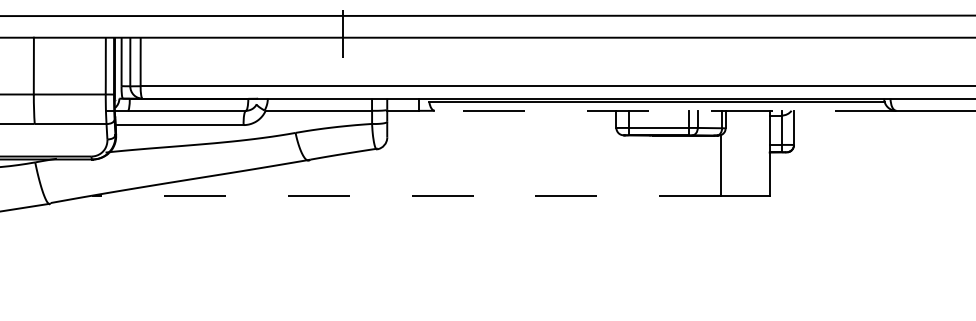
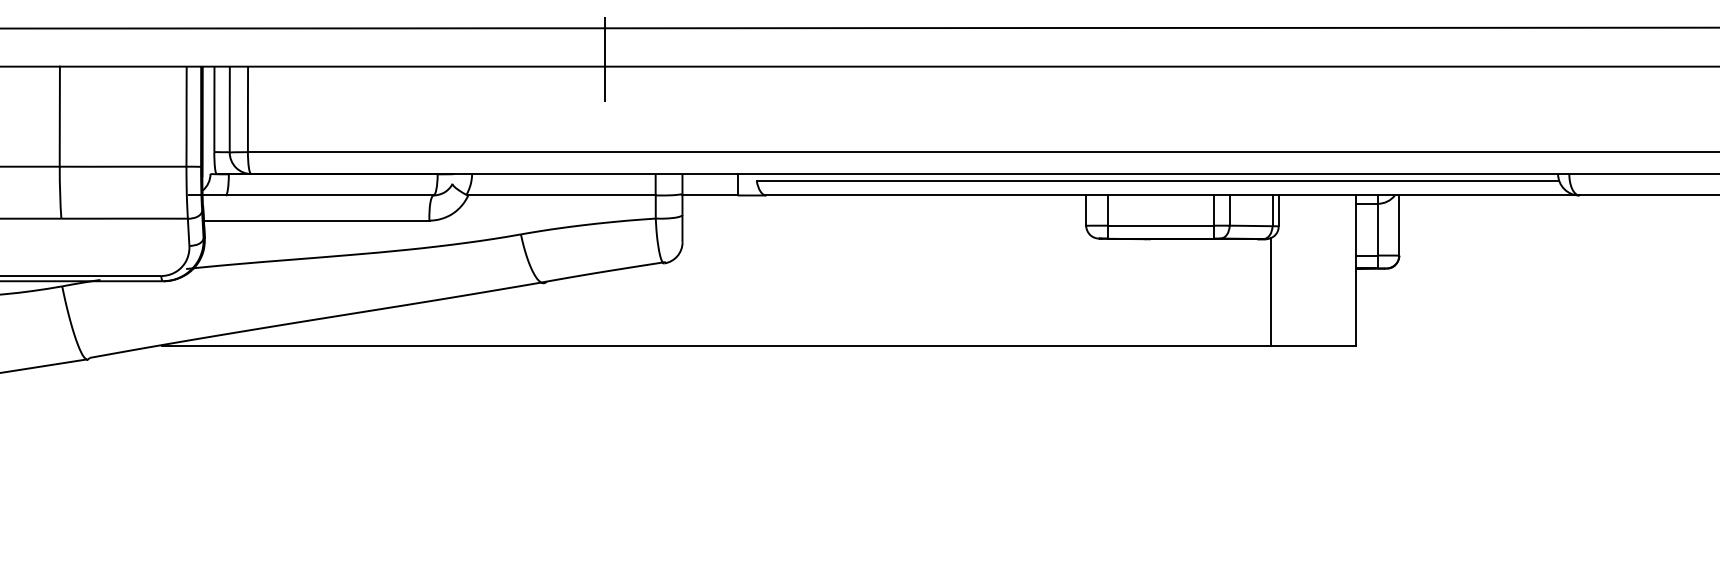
line: (665, 110) -> (1172, 194), dashed -> solid
line: (406, 196) -> (716, 346), dashed -> solid

